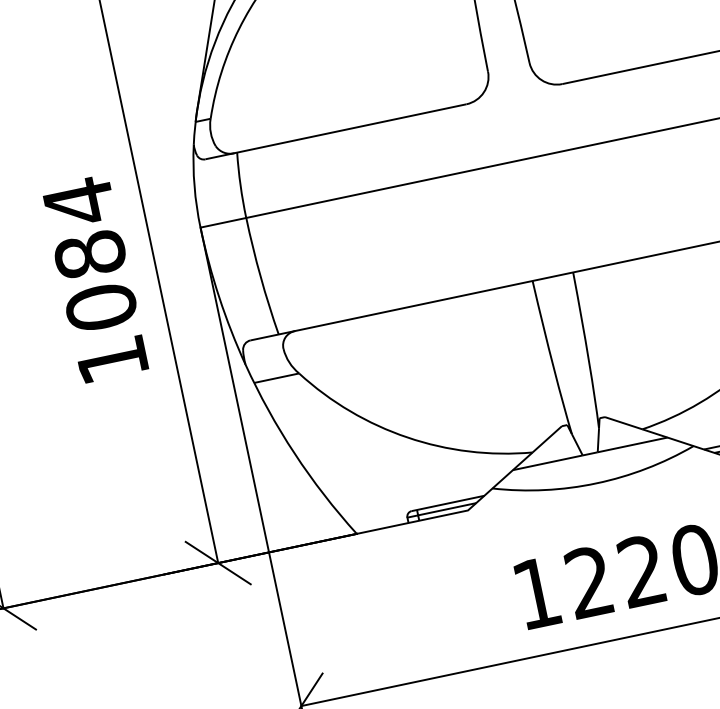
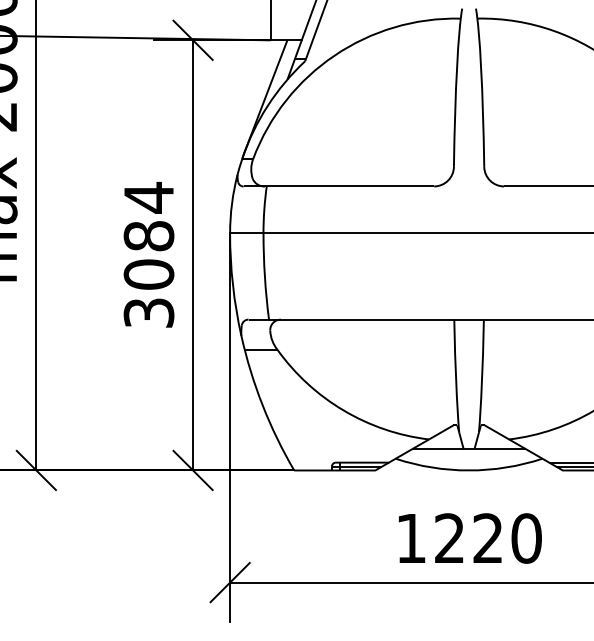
text: (111, 359) -> (148, 312), 1084 -> 3084

